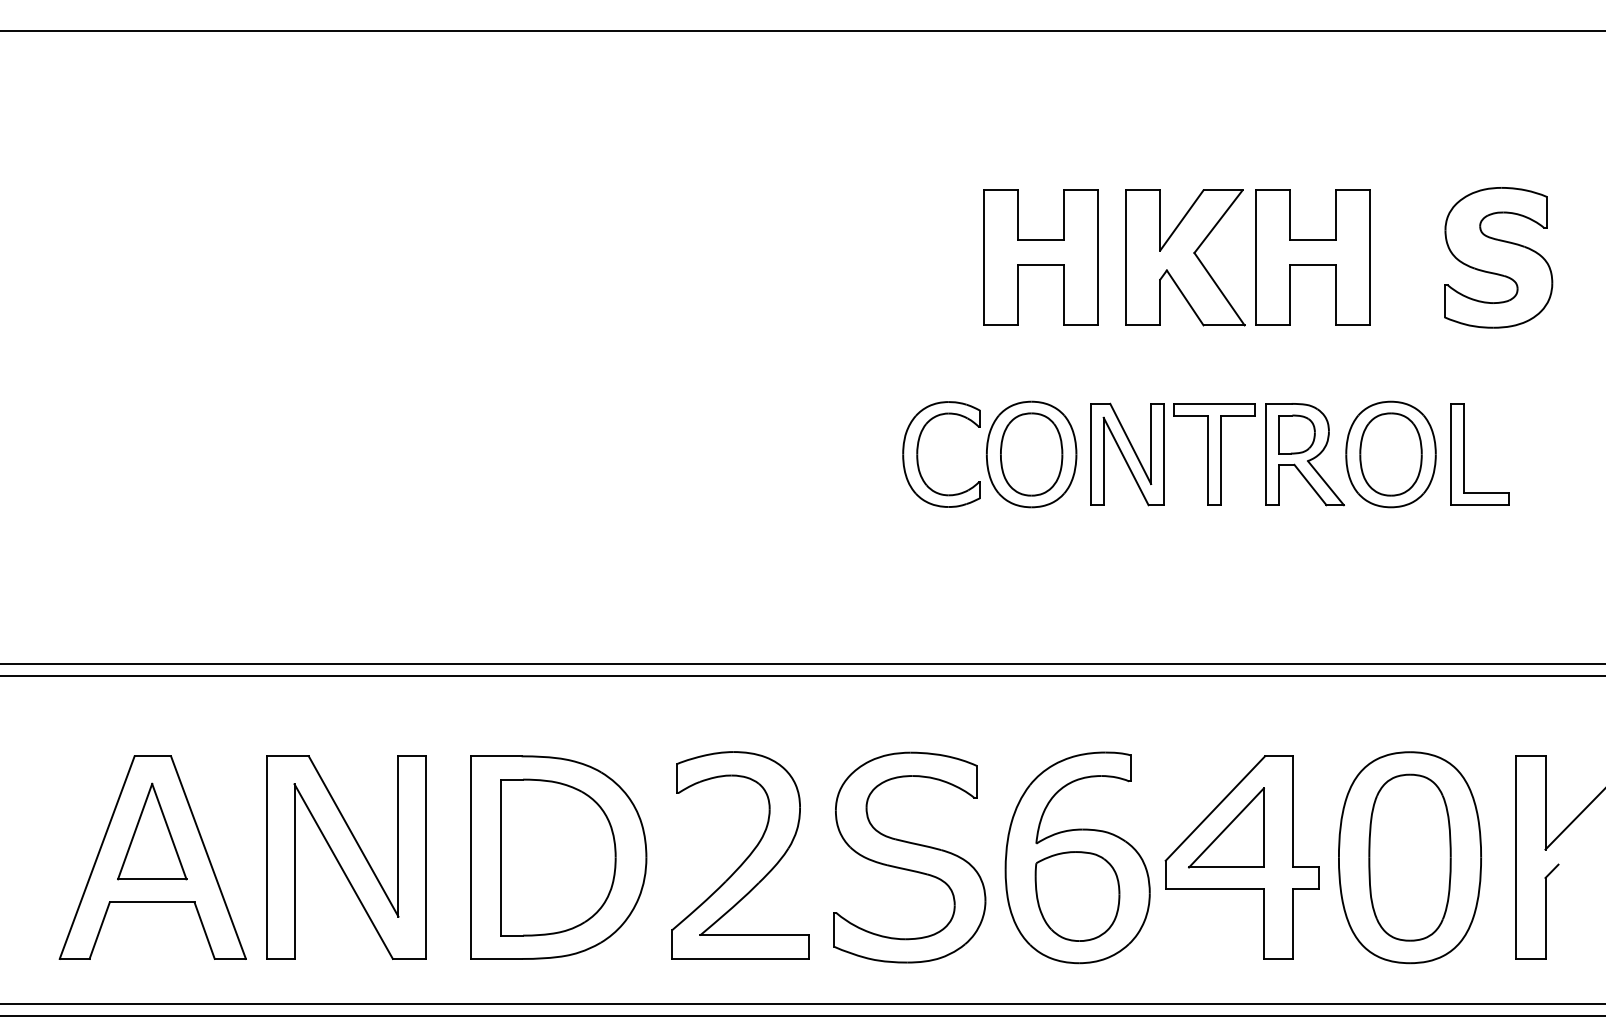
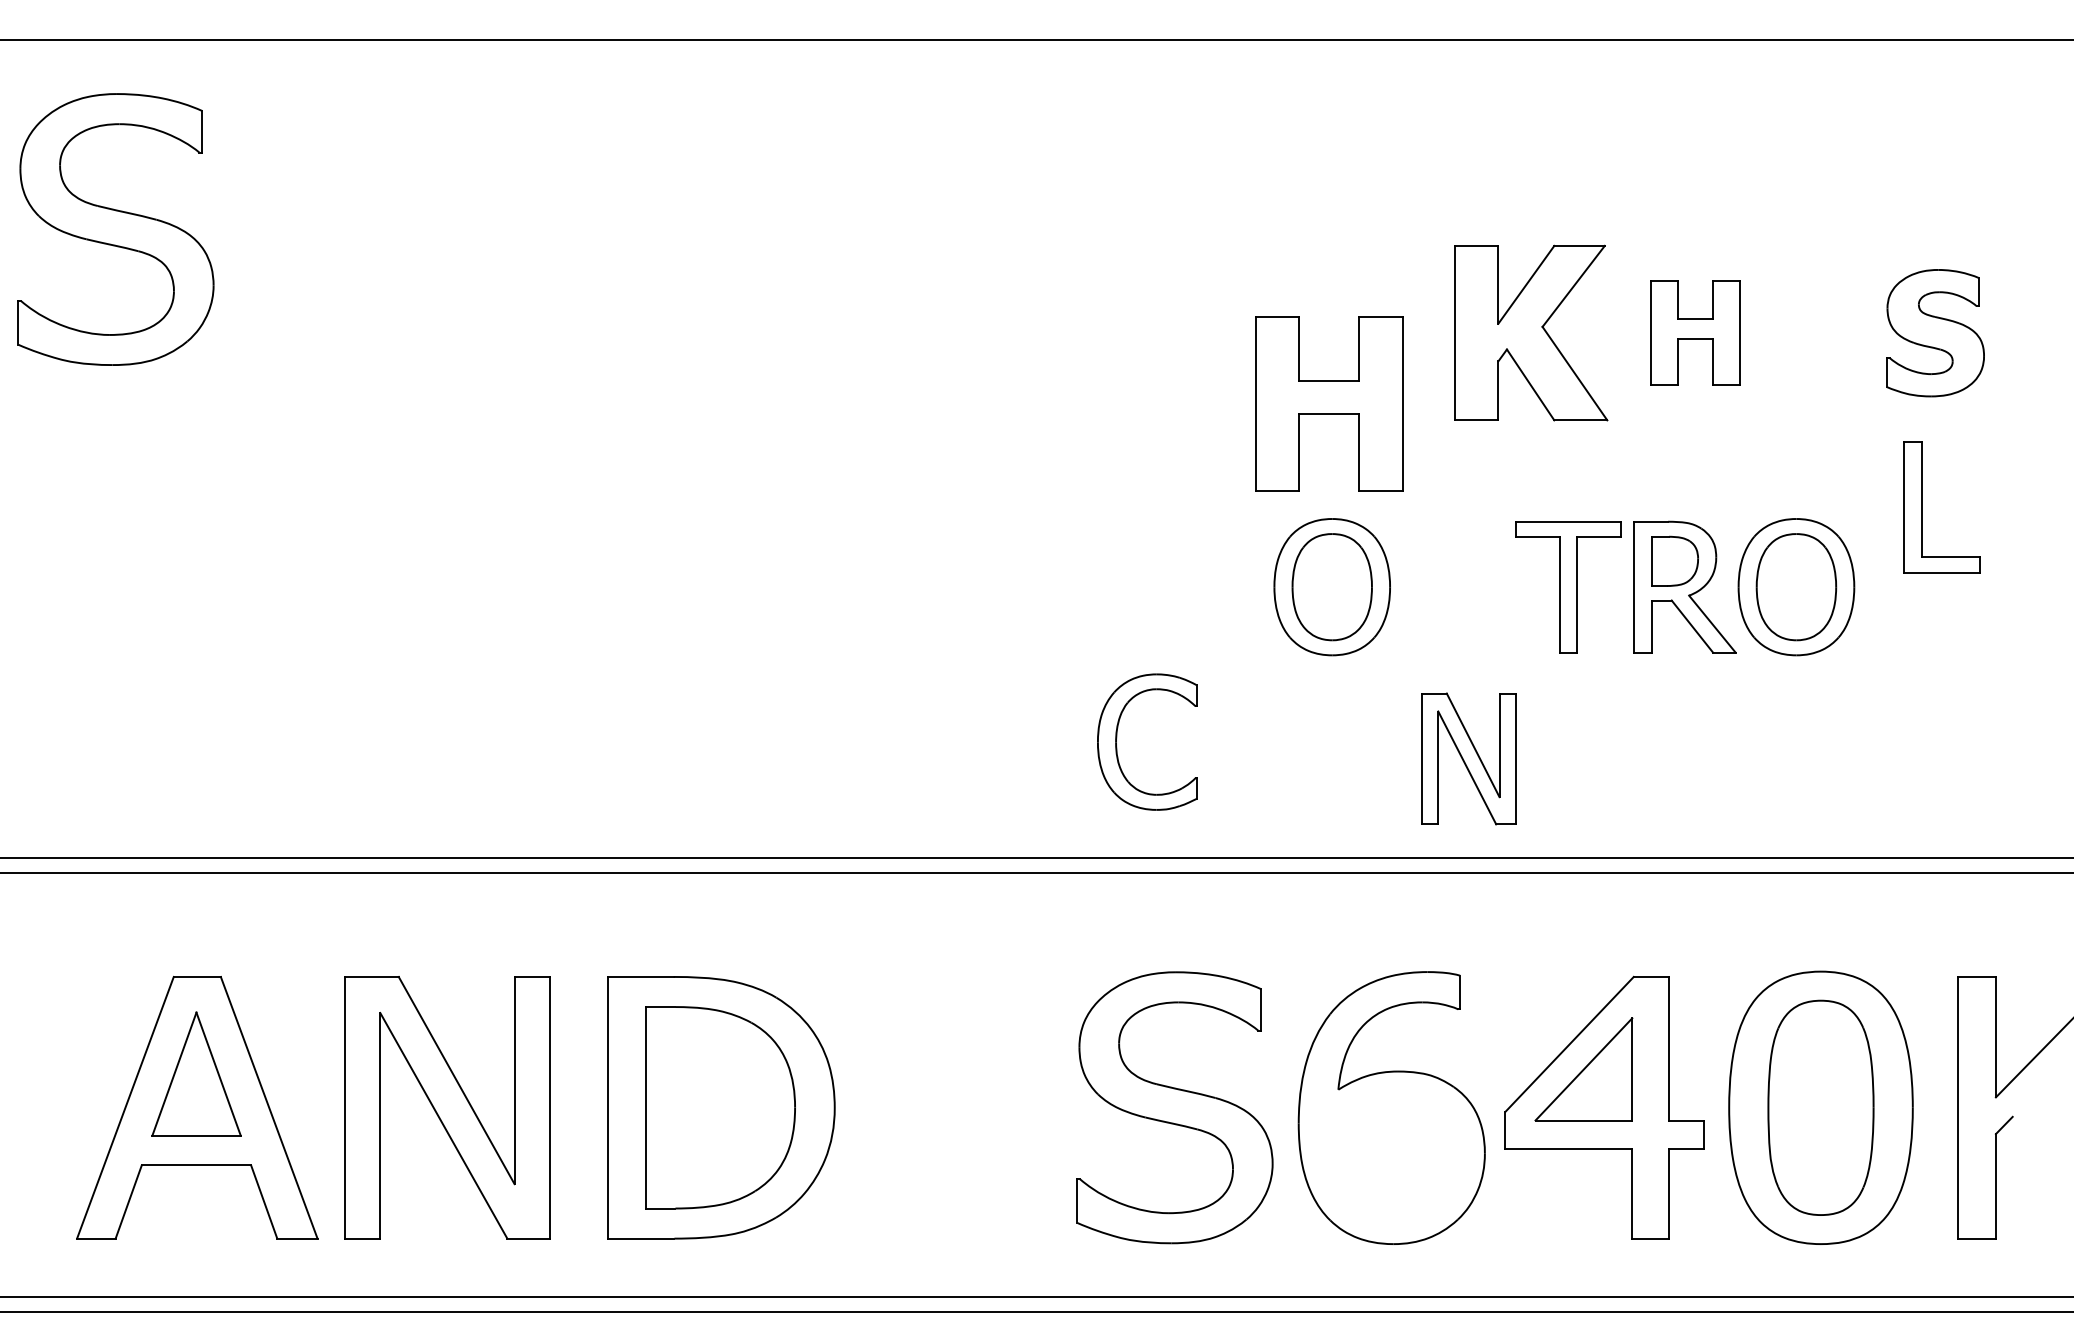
part: (89, 177) -> (115, 229), added
part: (1040, 257) -> (1328, 403), moved
part: (1312, 257) -> (1695, 332), size x0.6
part: (1498, 257) -> (1935, 332), size x0.7
part: (918, 454) -> (1117, 742), moved
part: (1127, 454) -> (1469, 758), moved
part: (1464, 454) -> (1922, 507), moved
part: (740, 855) -> (956, 1105), removed
part: (1077, 896) -> (1391, 1157), removed

